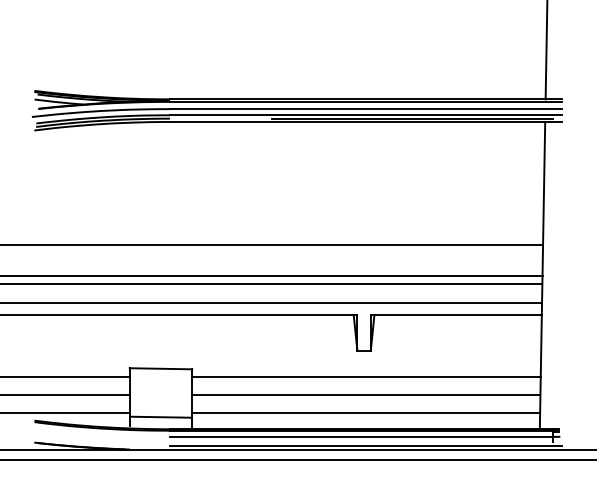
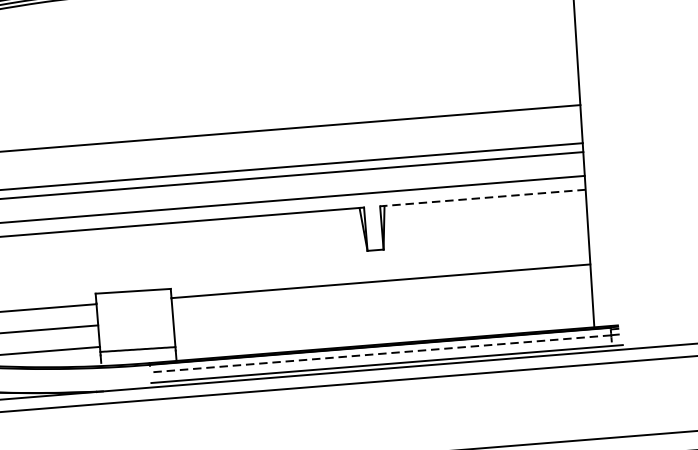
line: (456, 314) -> (483, 197), solid -> dashed
line: (366, 394) -> (382, 302), removed
line: (366, 412) -> (384, 323), removed
line: (361, 436) -> (380, 353), solid -> dashed

